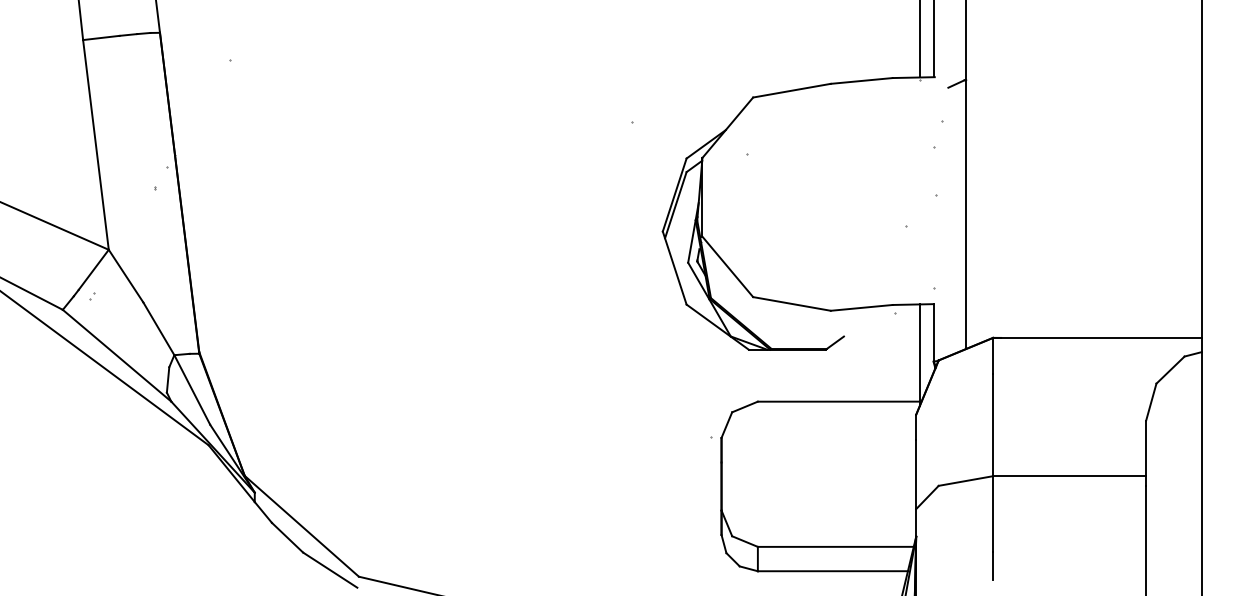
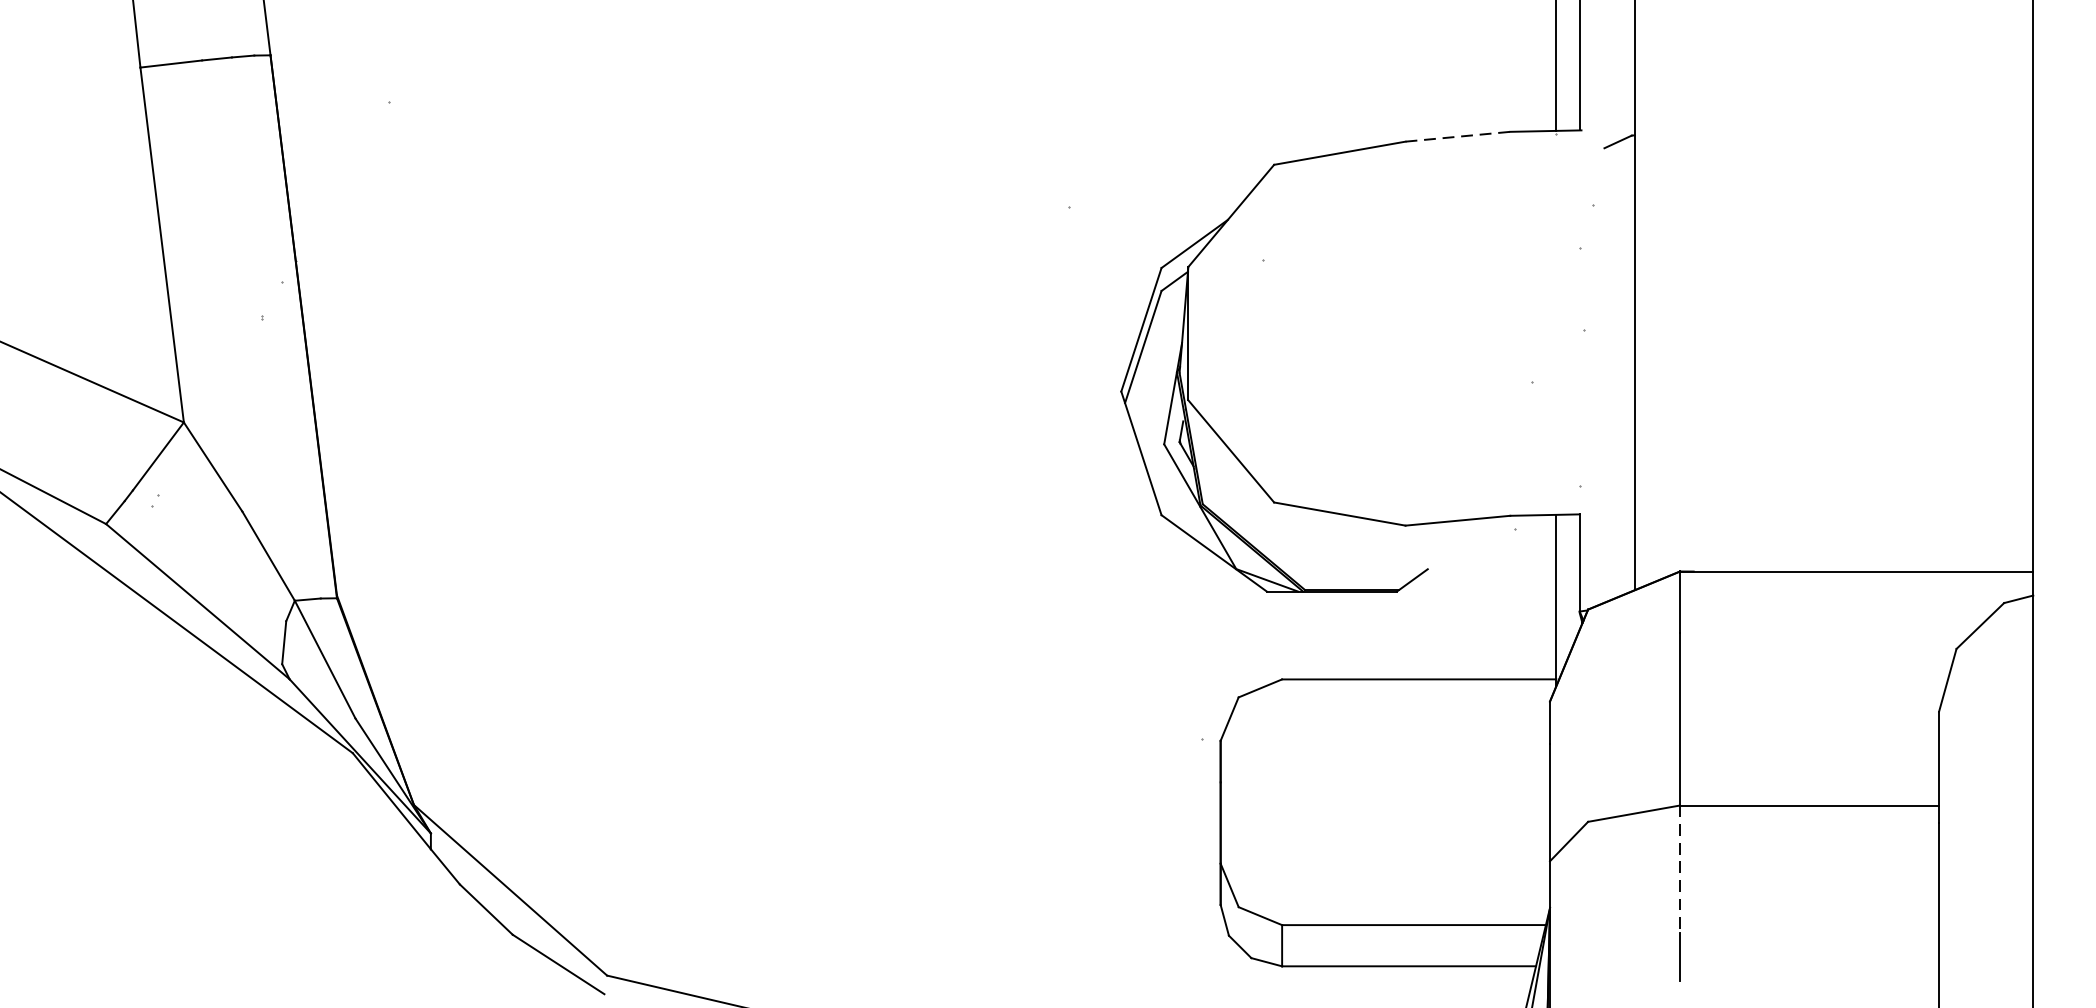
line: (862, 80) -> (1459, 135), solid -> dashed
line: (993, 514) -> (1680, 870), solid -> dashed

